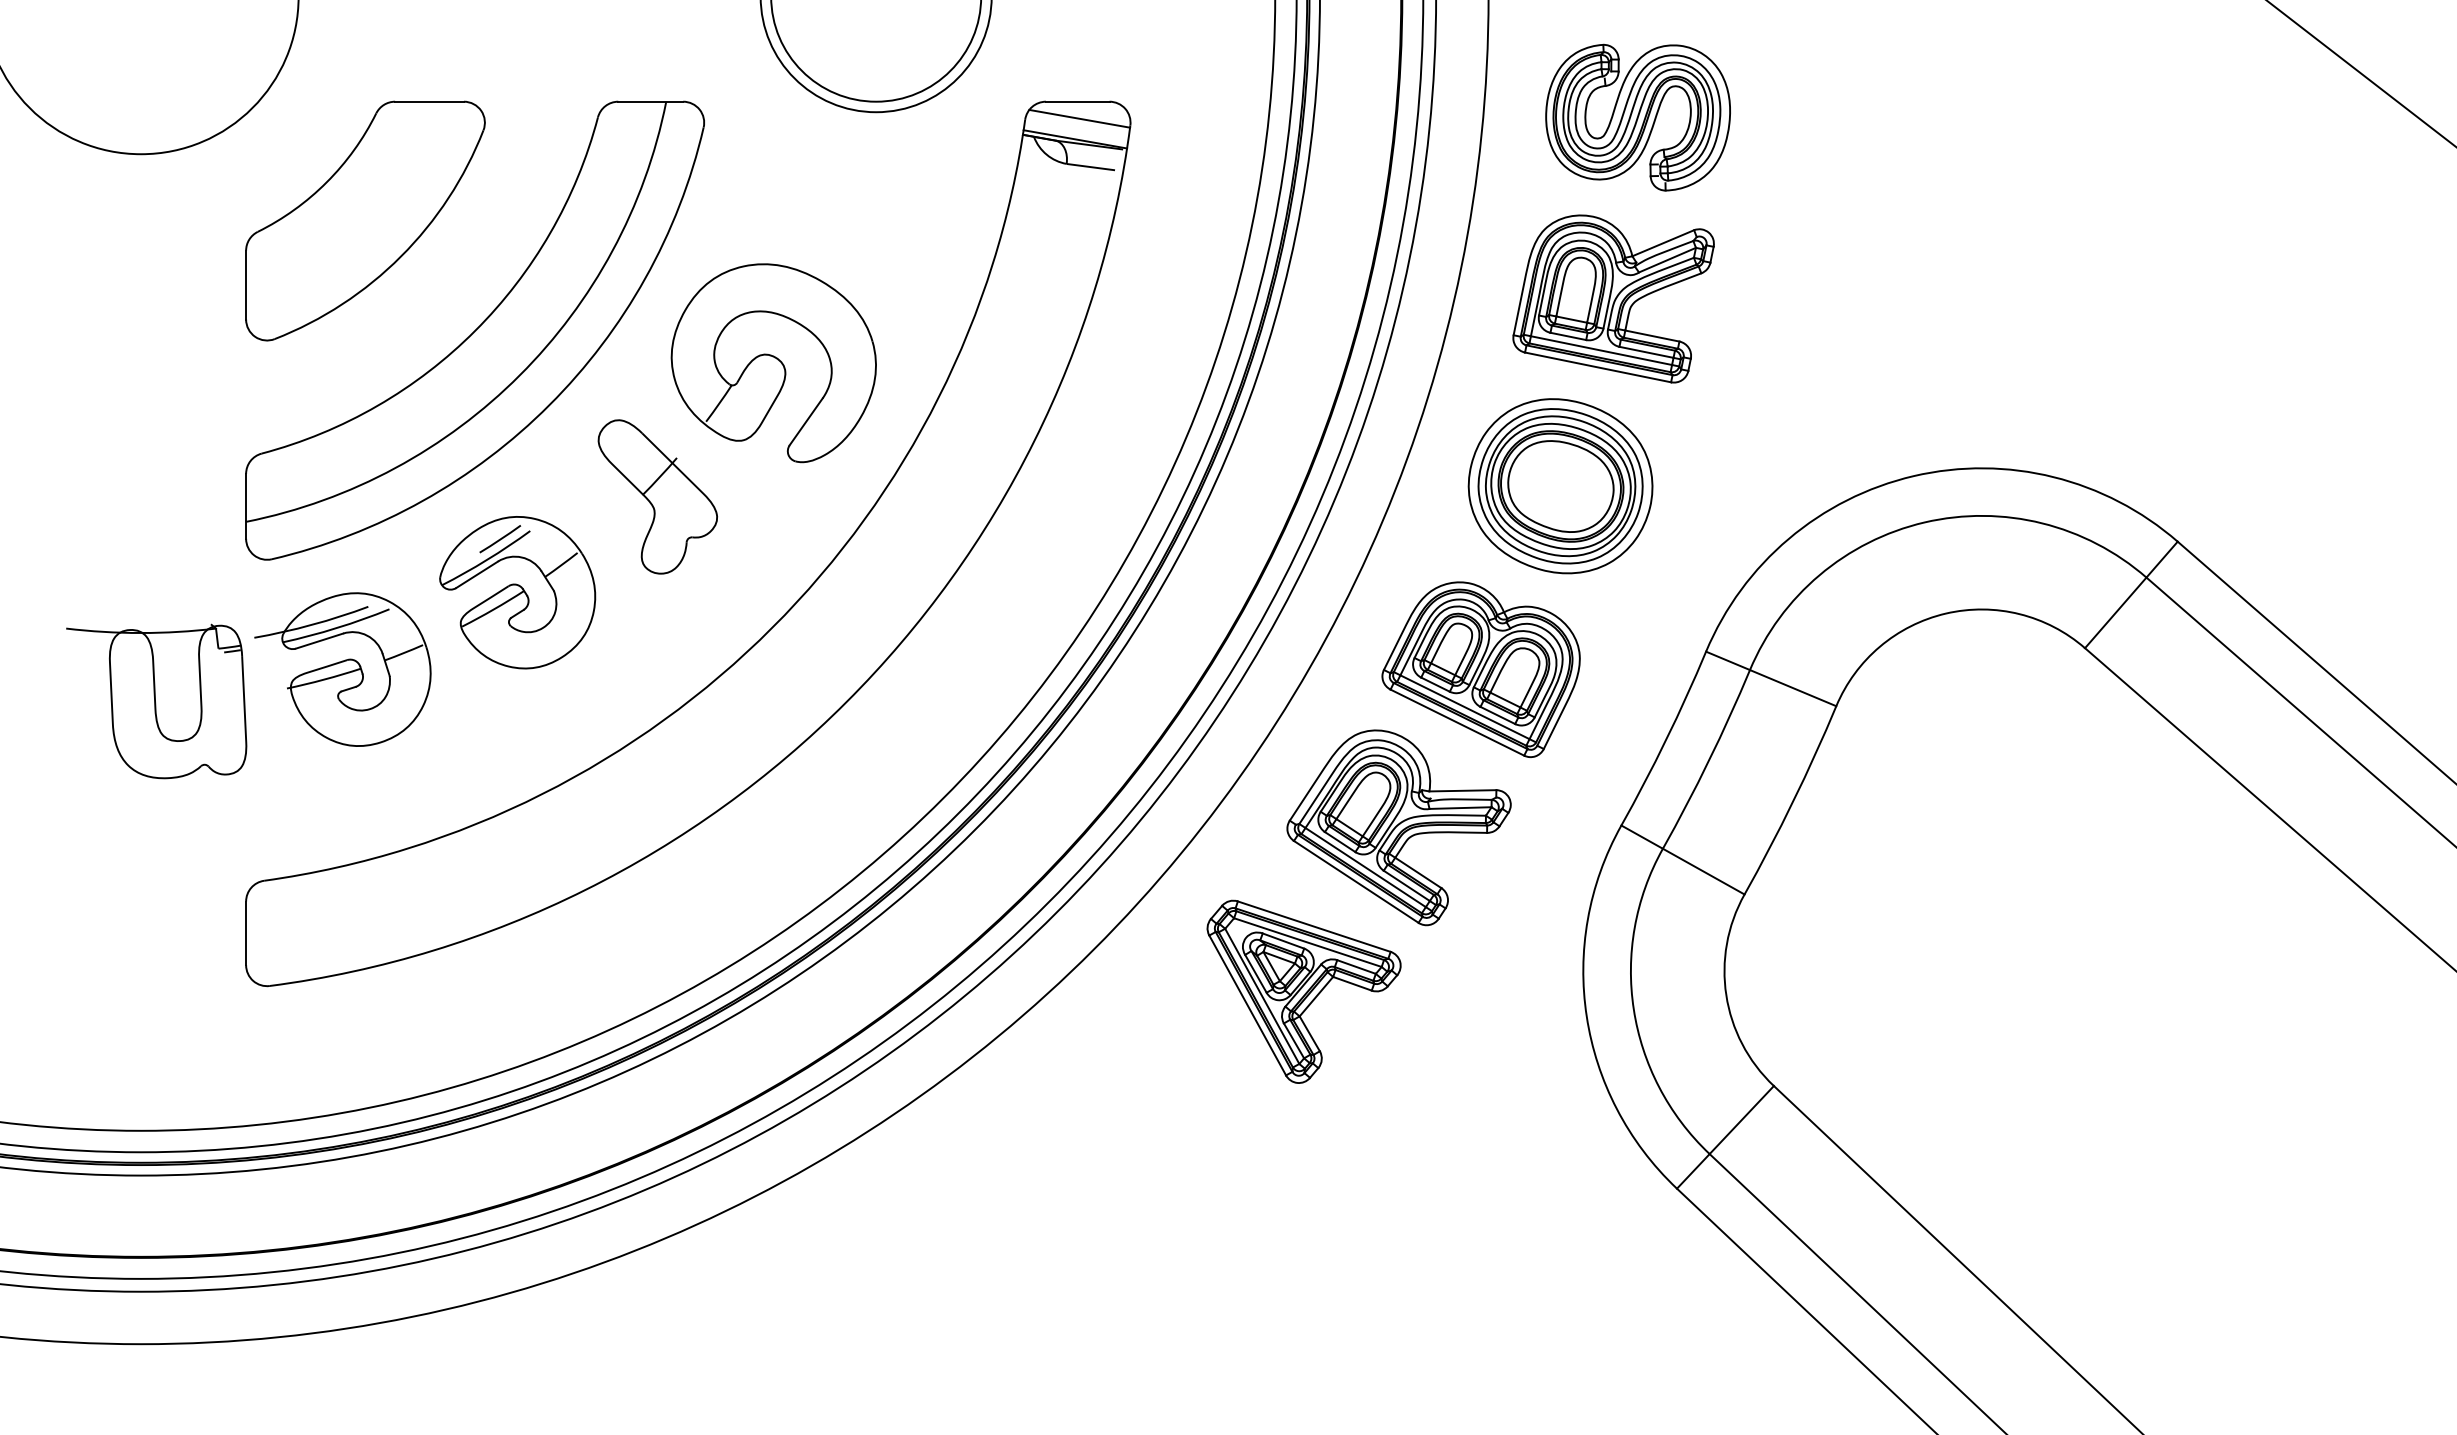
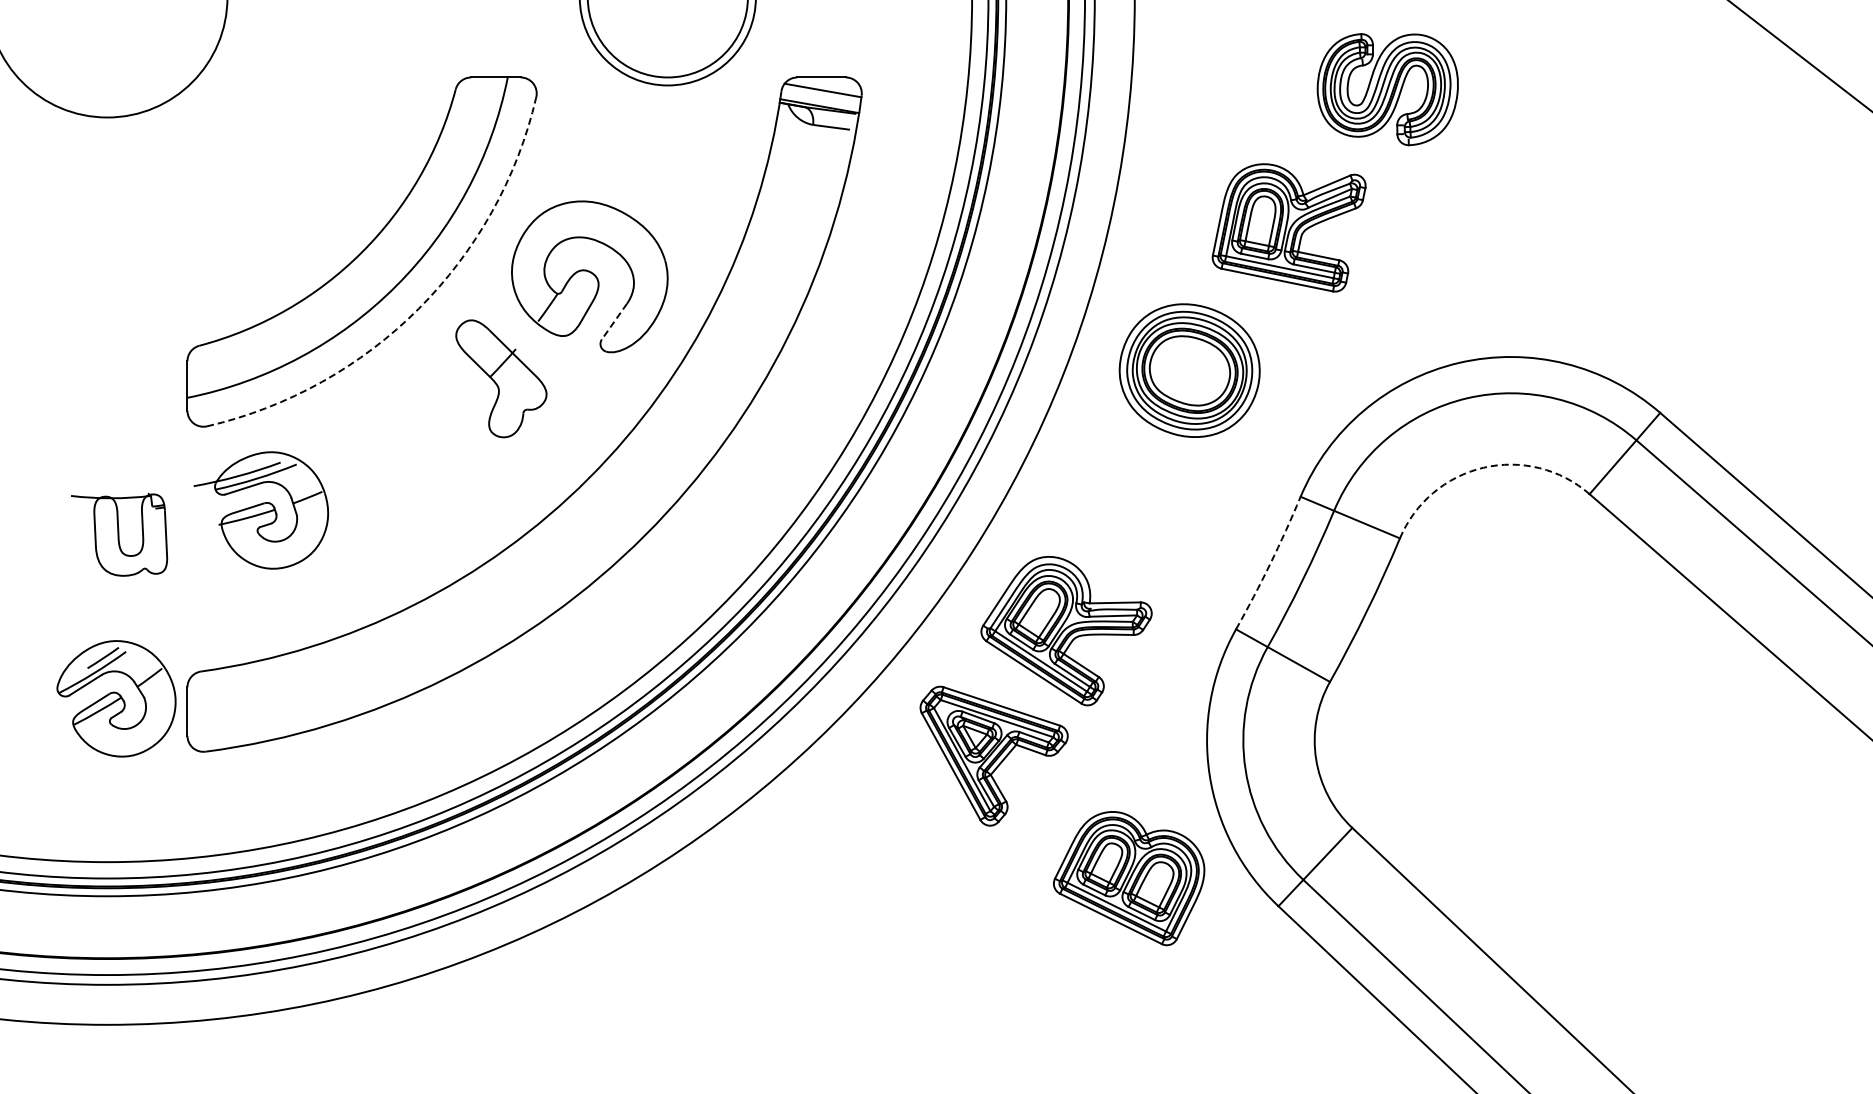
part: (1637, 117) -> (1387, 89), moved
part: (365, 221) -> (278, 168), removed
part: (1612, 298) -> (1288, 227), moved
arc: (549, 404) -> (418, 308), solid -> dashed
line: (806, 421) -> (614, 321), solid -> dashed
part: (517, 592) -> (116, 698), moved
arc: (1945, 613) -> (1483, 467), solid -> dashed
part: (1481, 669) -> (1129, 878), moved
part: (157, 701) -> (119, 534), size x0.7
arc: (1666, 740) -> (1270, 564), solid -> dashed

